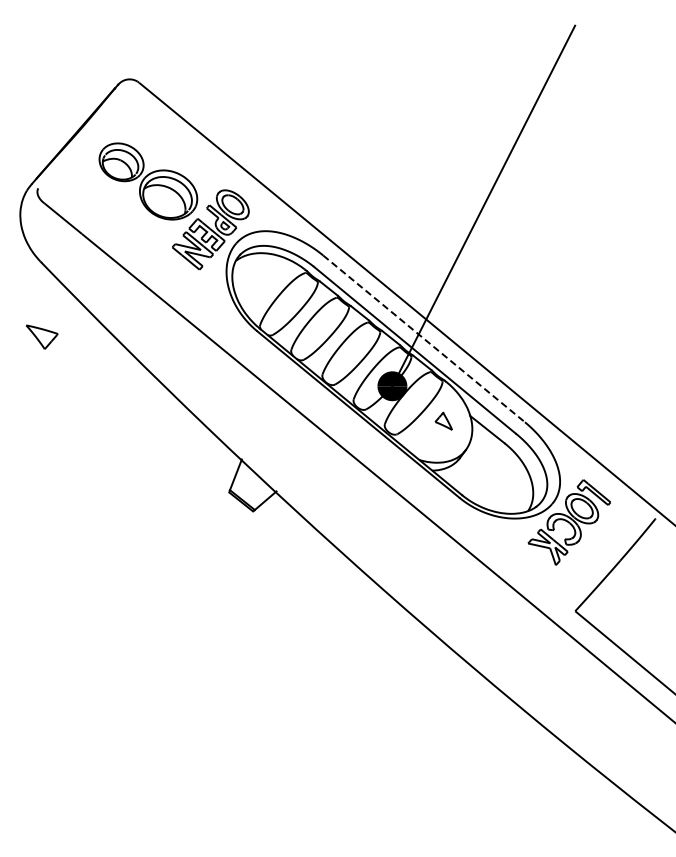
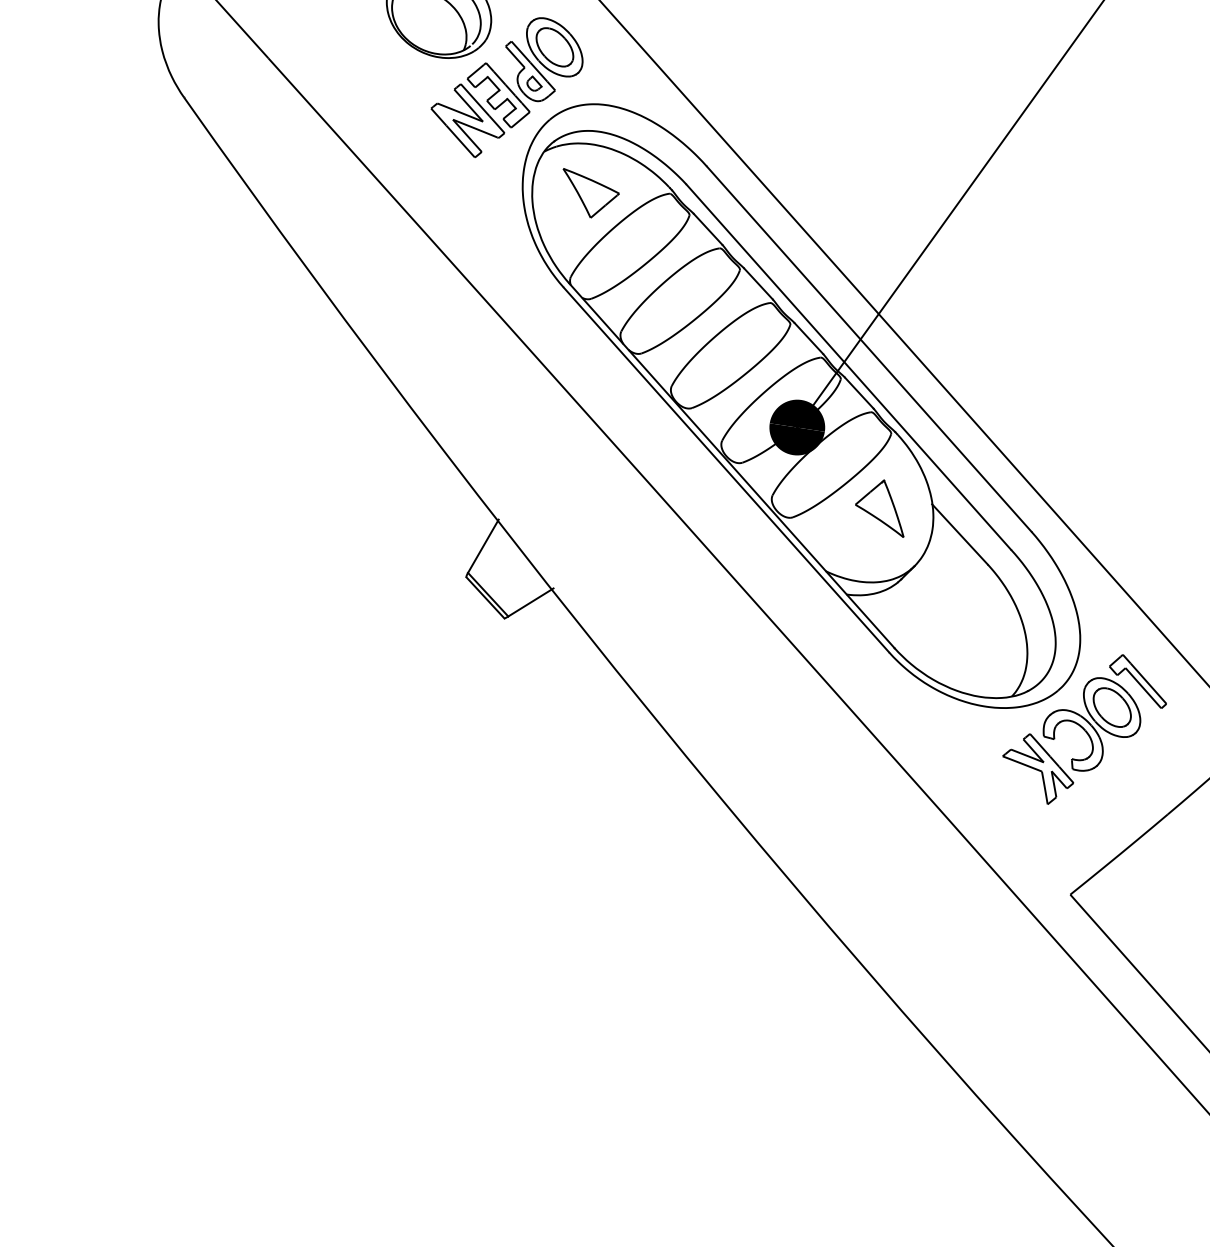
part: (42, 336) -> (590, 193), moved
line: (424, 338) -> (870, 348), dashed -> solid
part: (443, 421) -> (881, 507), size x1.67

